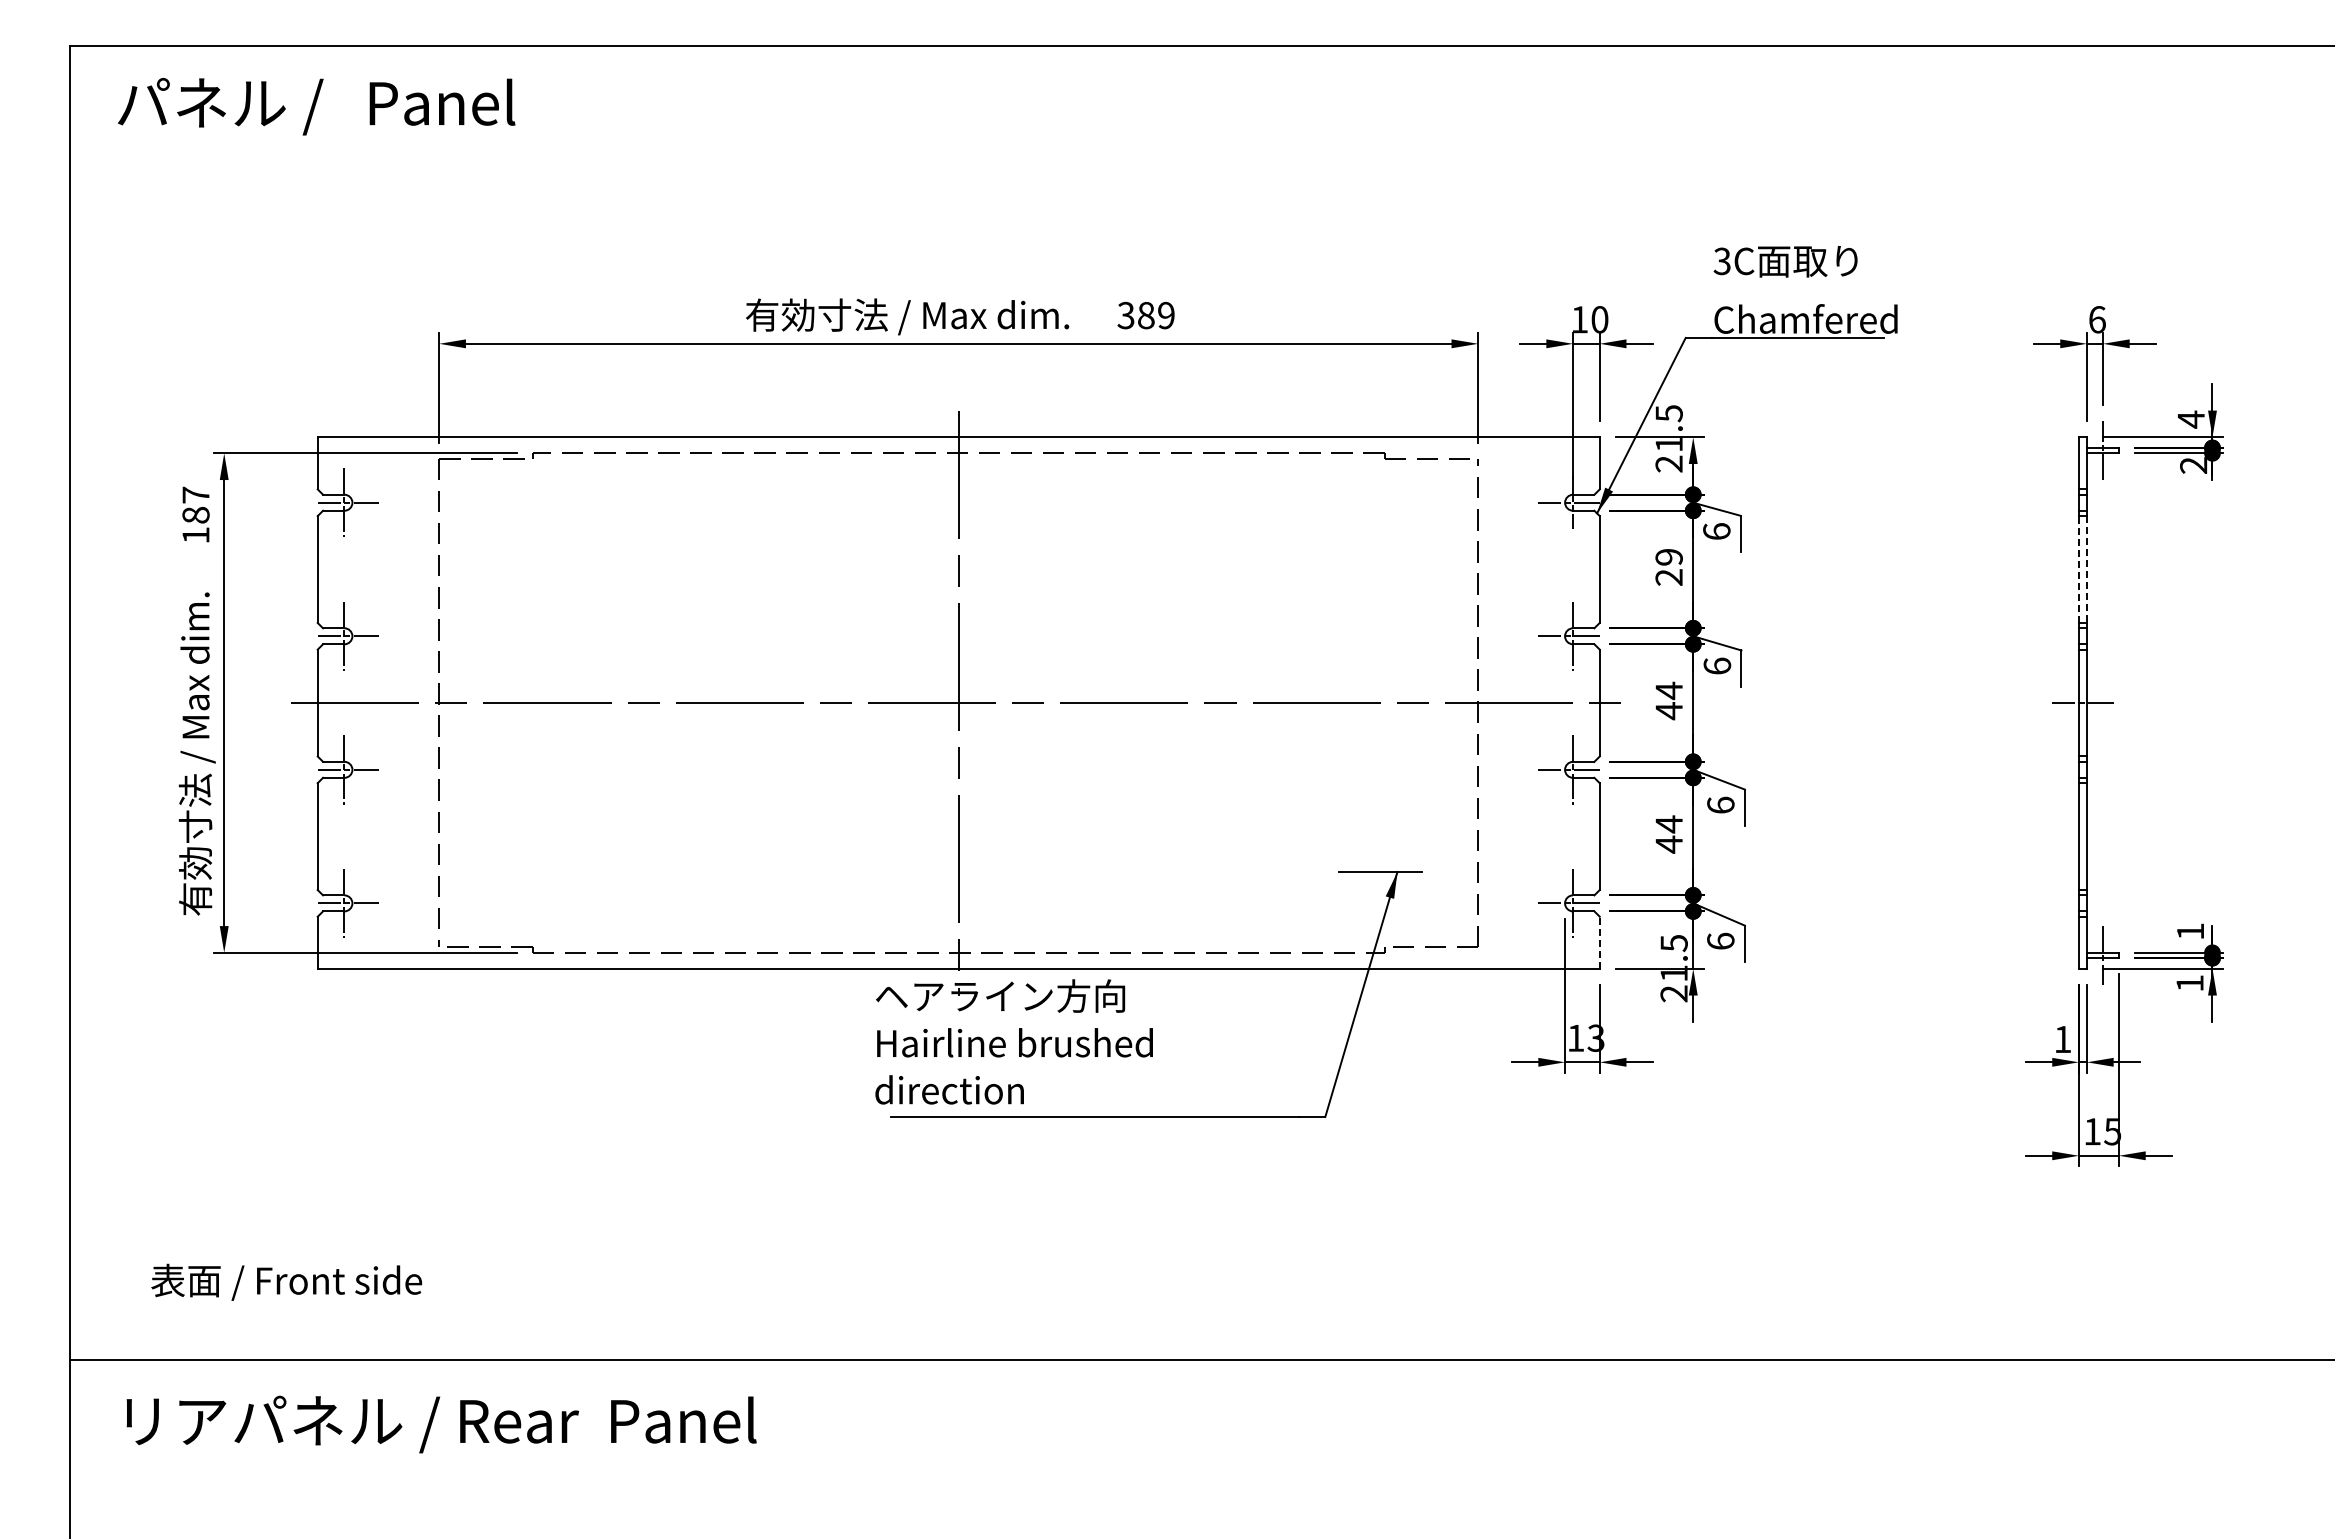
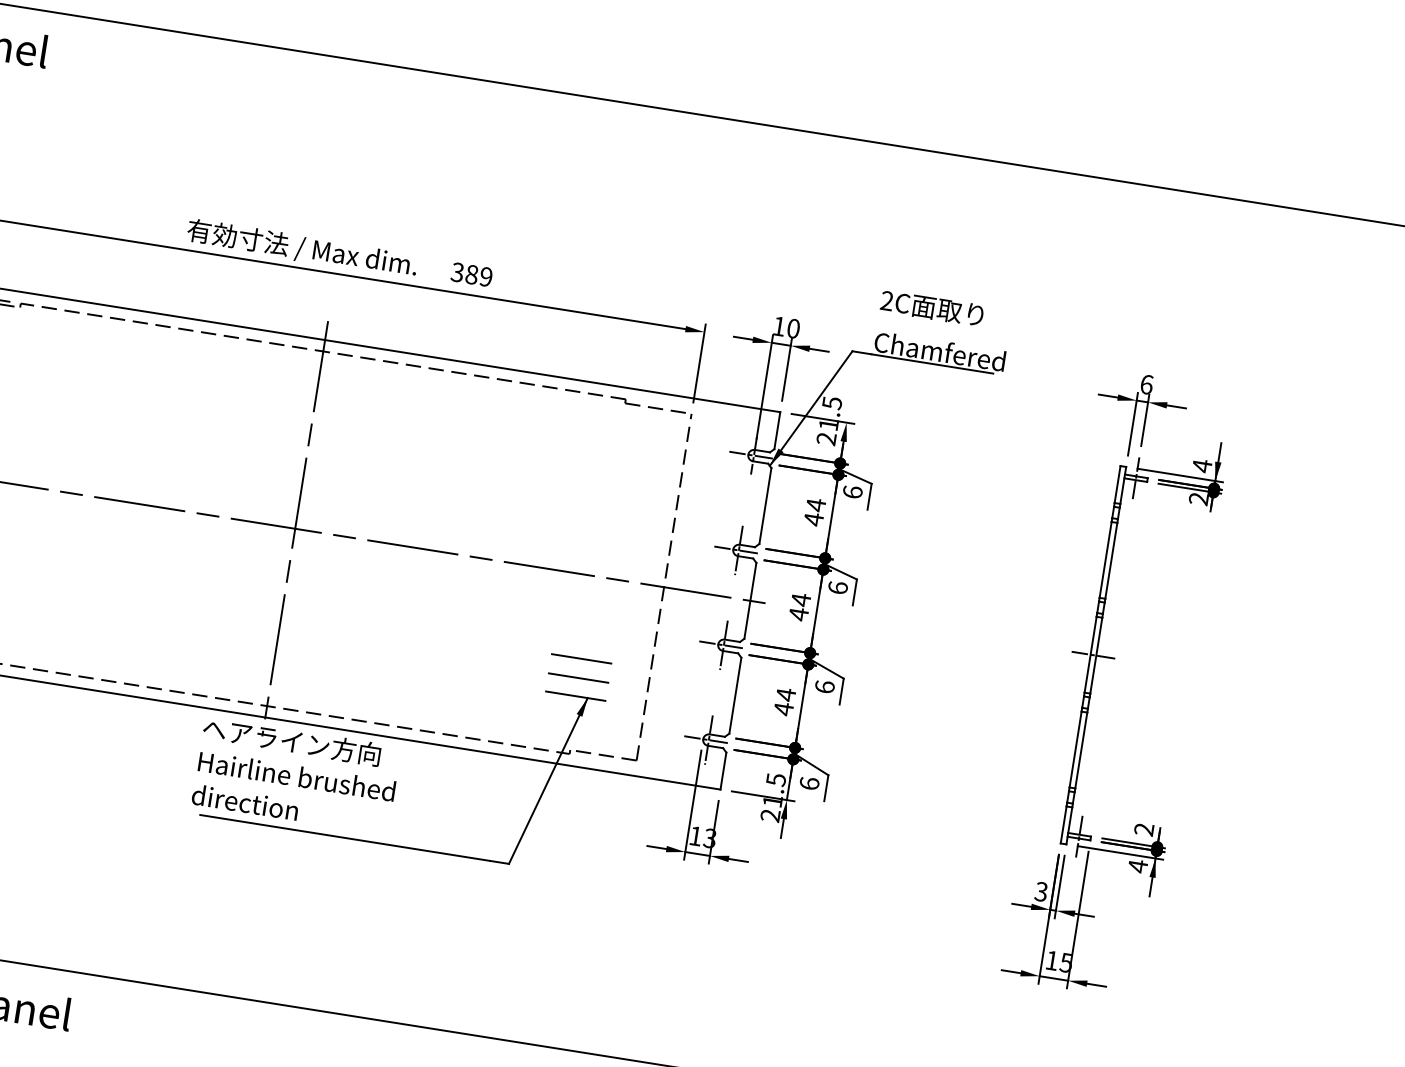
text: (1721, 261) -> (886, 301), 3C -> 2C
text: (1668, 567) -> (814, 512), 29 -> 44
line: (2078, 569) -> (1105, 559), dashed -> solid
line: (2086, 570) -> (1110, 561), dashed -> solid
line: (1380, 819) -> (581, 658), added
line: (1380, 846) -> (578, 678), added
text: (2189, 931) -> (1143, 829), 1 -> 2
line: (1599, 942) -> (723, 770), dashed -> solid
text: (2189, 983) -> (1137, 866), 1 -> 4
text: (2062, 1039) -> (1041, 891), 1 -> 3

